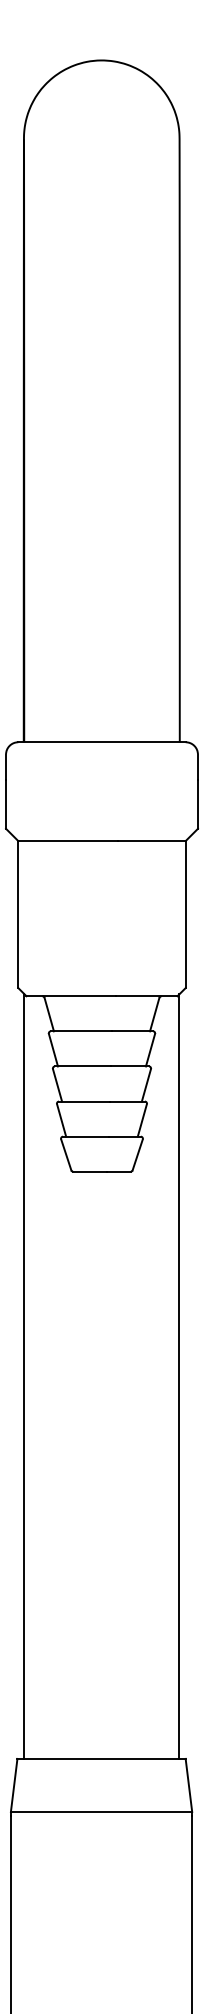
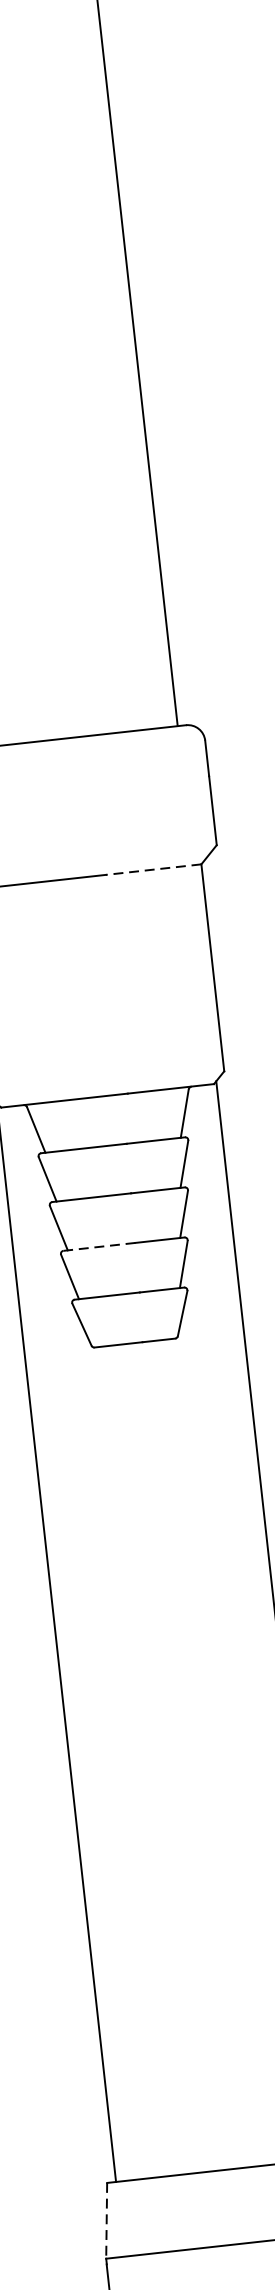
line: (151, 841) -> (153, 870), solid -> dashed
line: (84, 1101) -> (99, 1246), solid -> dashed
line: (14, 1785) -> (107, 2220), solid -> dashed

